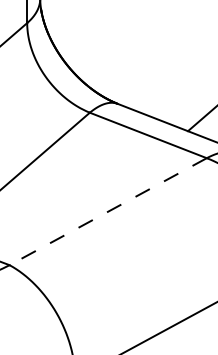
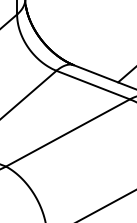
line: (107, 212) -> (67, 133), dashed -> solid

